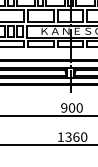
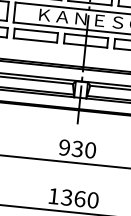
text: (71, 107) -> (76, 148), 900 -> 930

